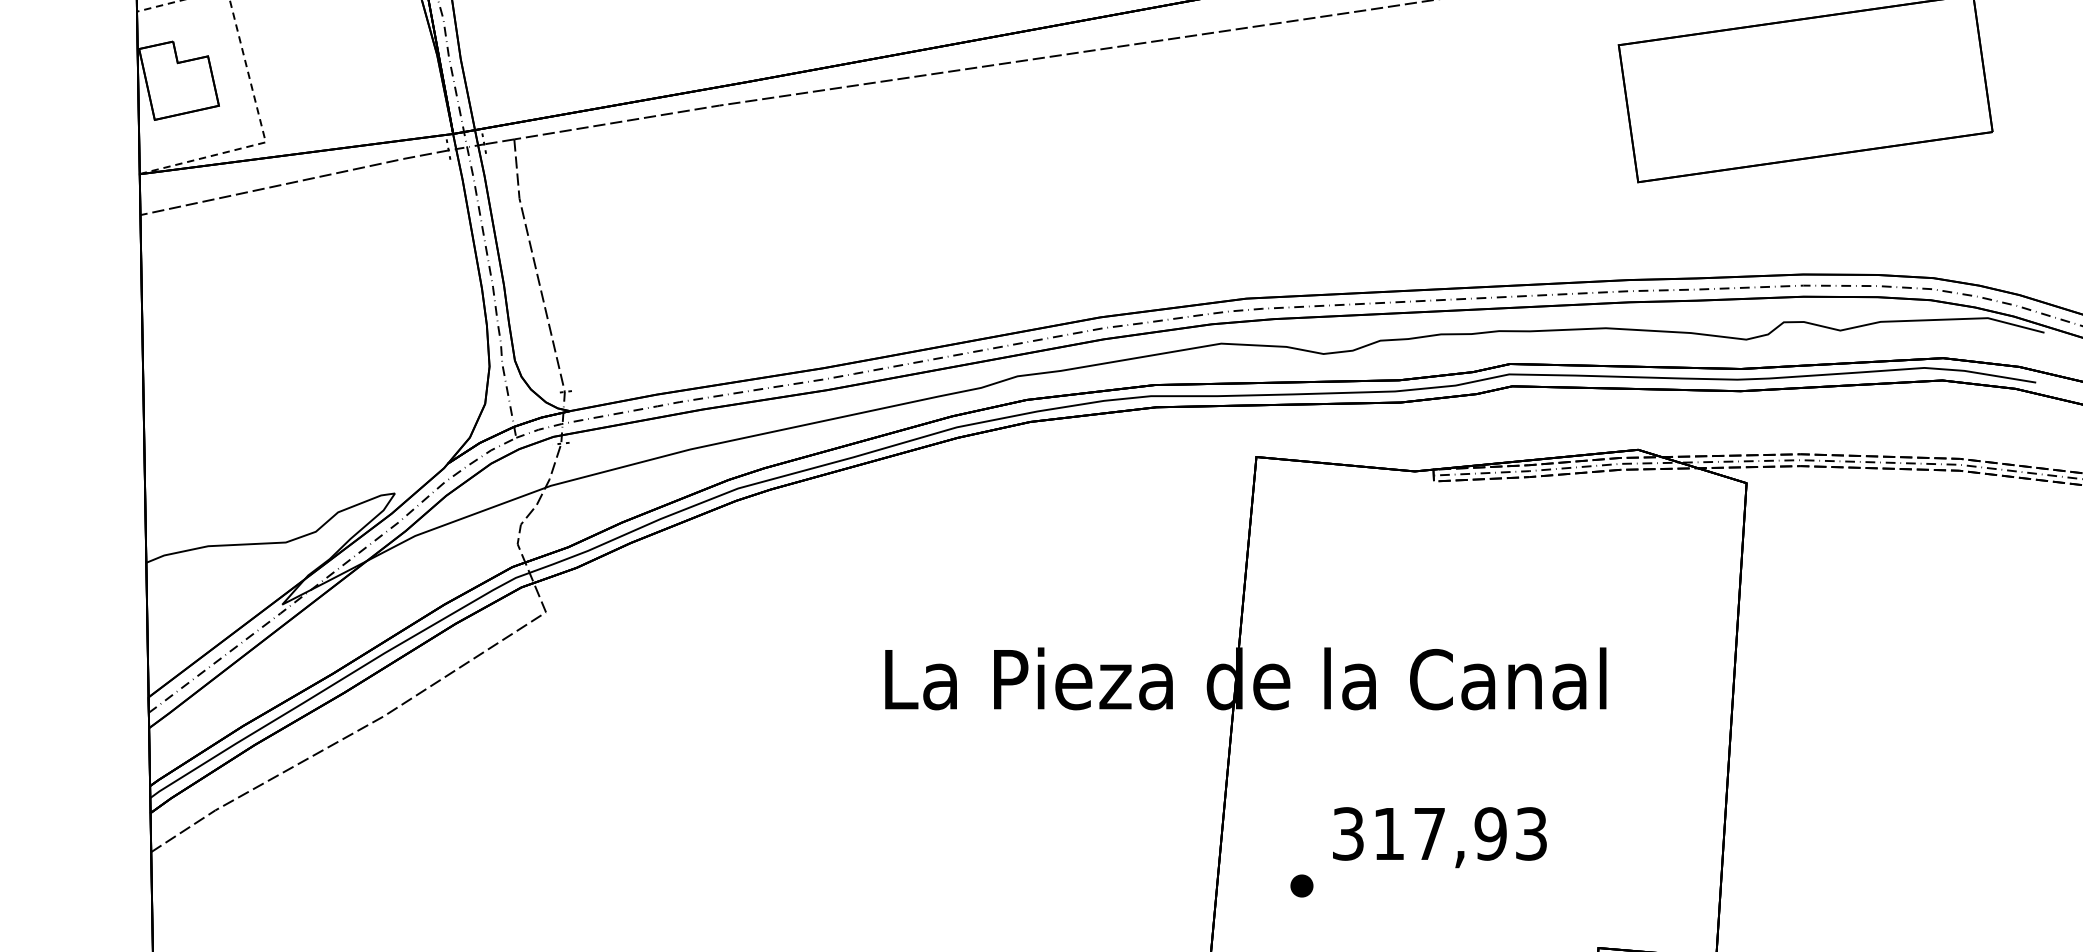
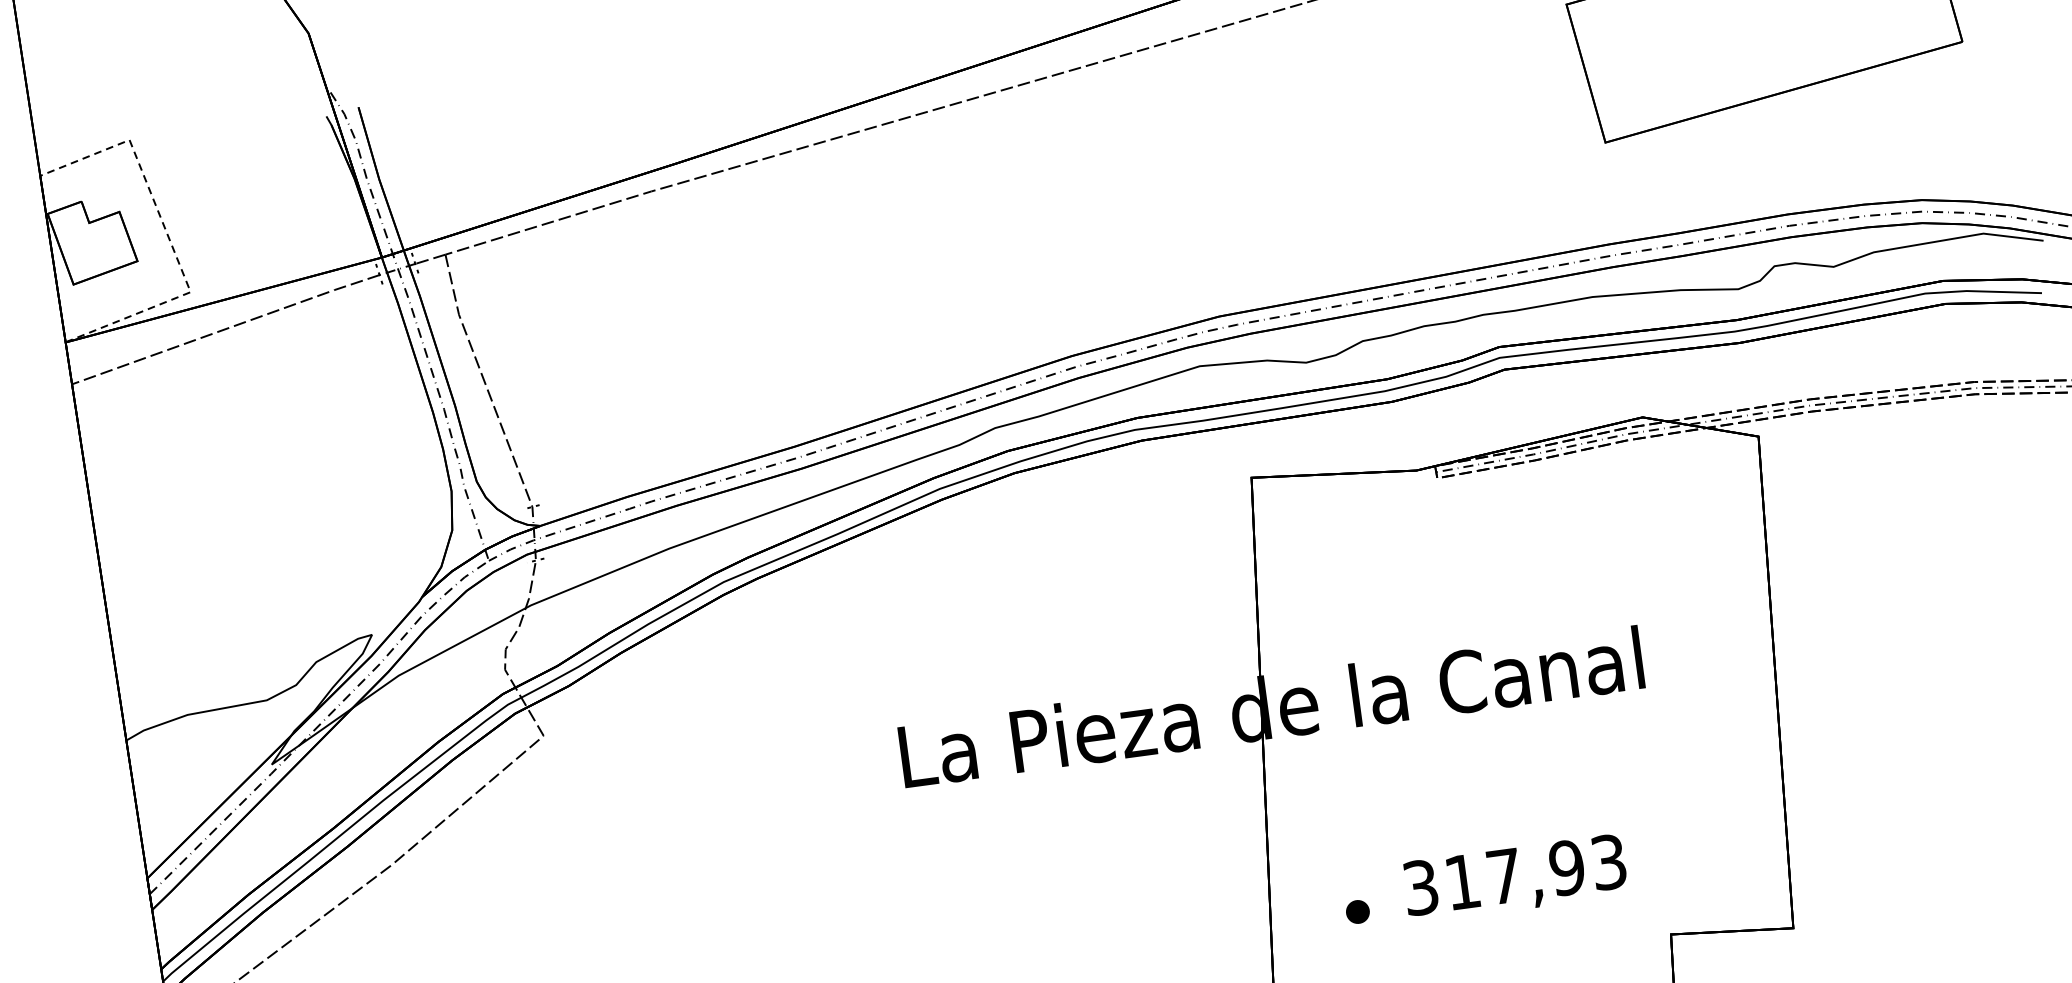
text: (1439, 837) -> (1515, 878), moved

